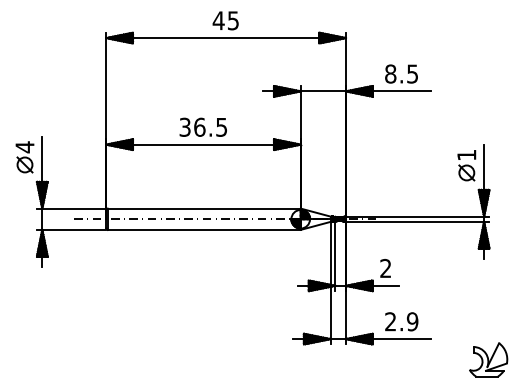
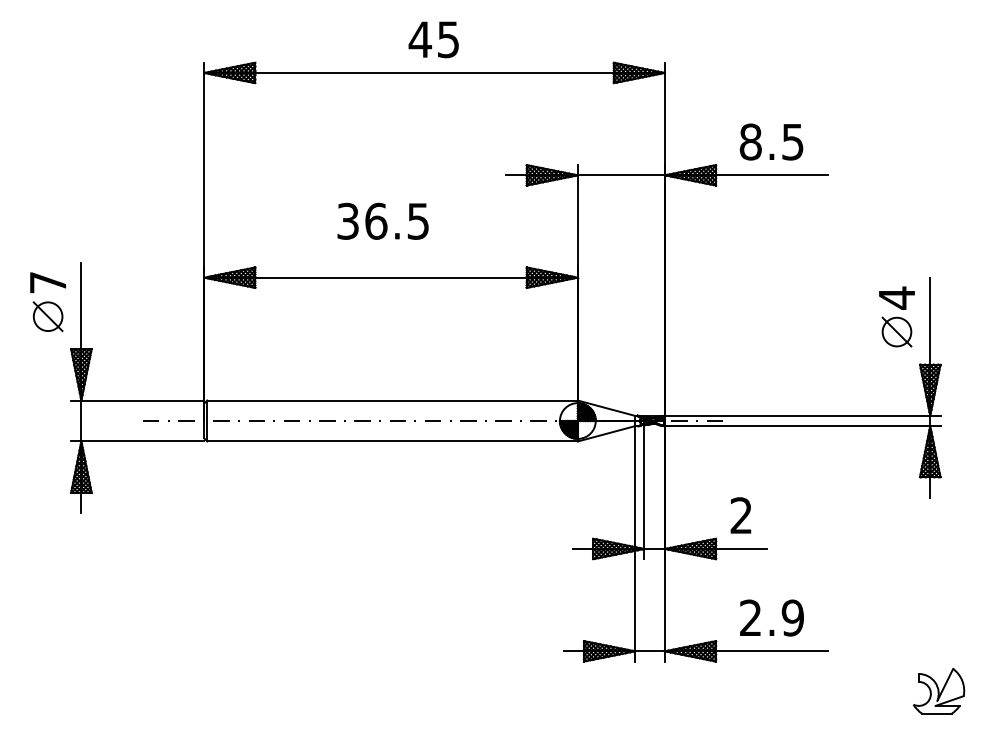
text: (202, 126) -> (381, 219), moved
text: (24, 147) -> (47, 283), 4 -> 7
text: (466, 155) -> (896, 298), 1 -> 4
part: (488, 359) -> (938, 690), size x0.7

